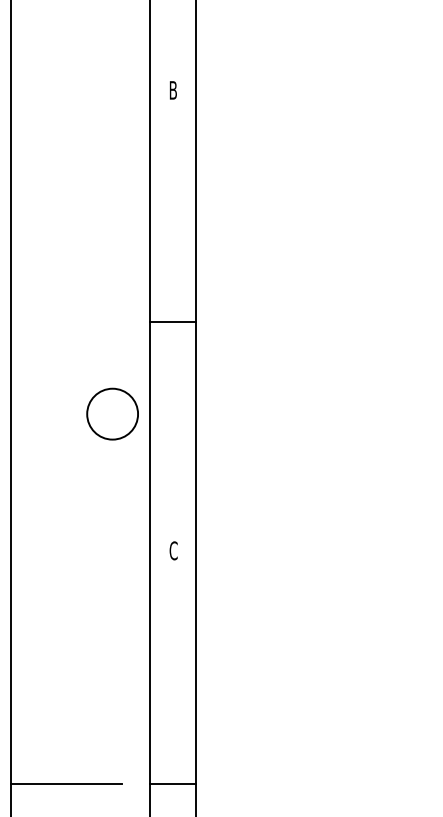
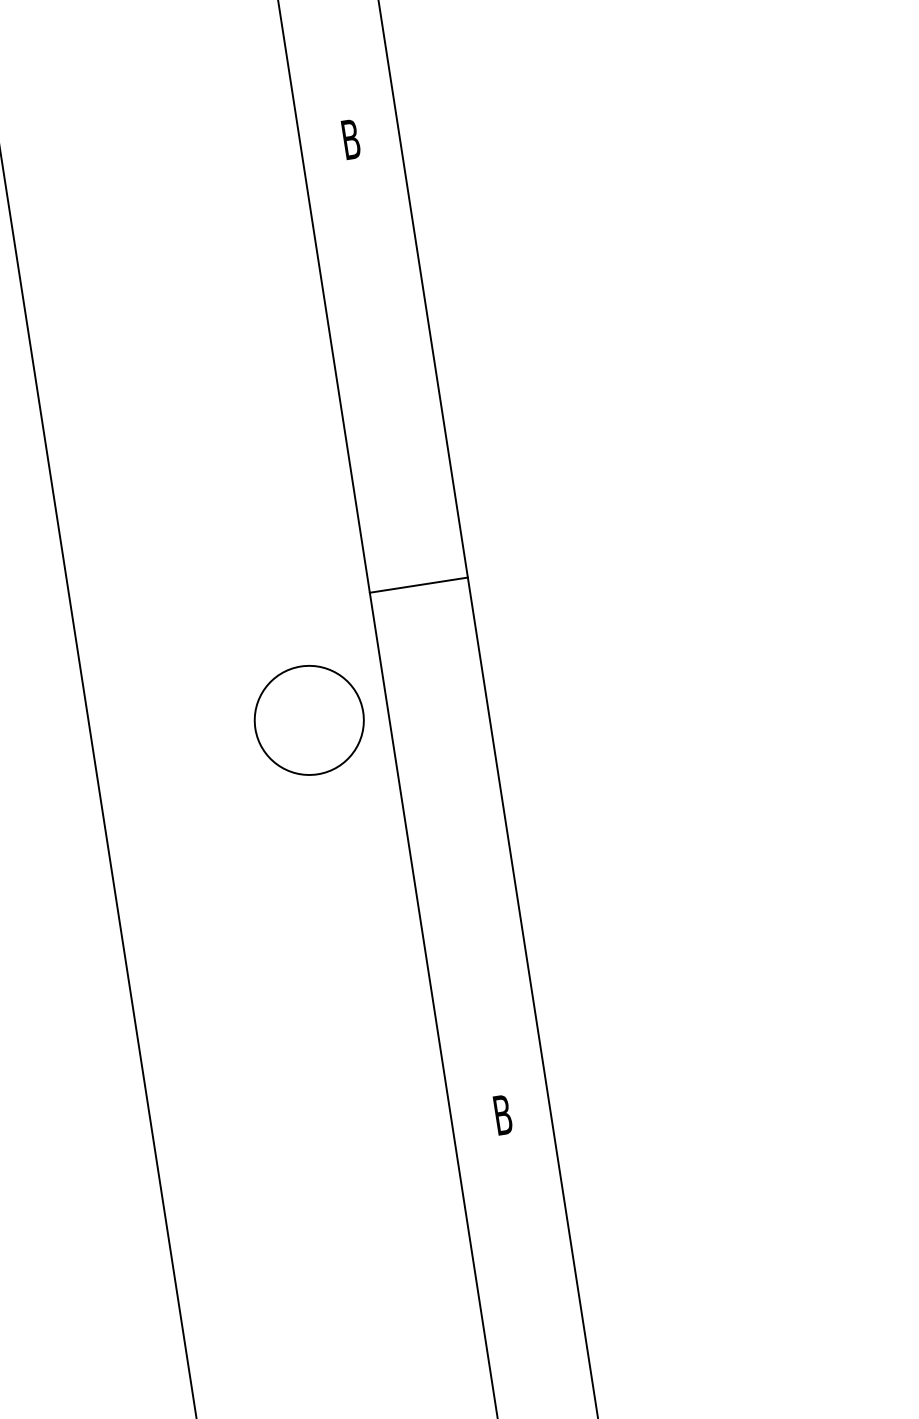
line: (172, 321) -> (418, 584), moved
circle: (112, 413) -> (308, 719), moved
text: (173, 550) -> (502, 1114), C -> B

